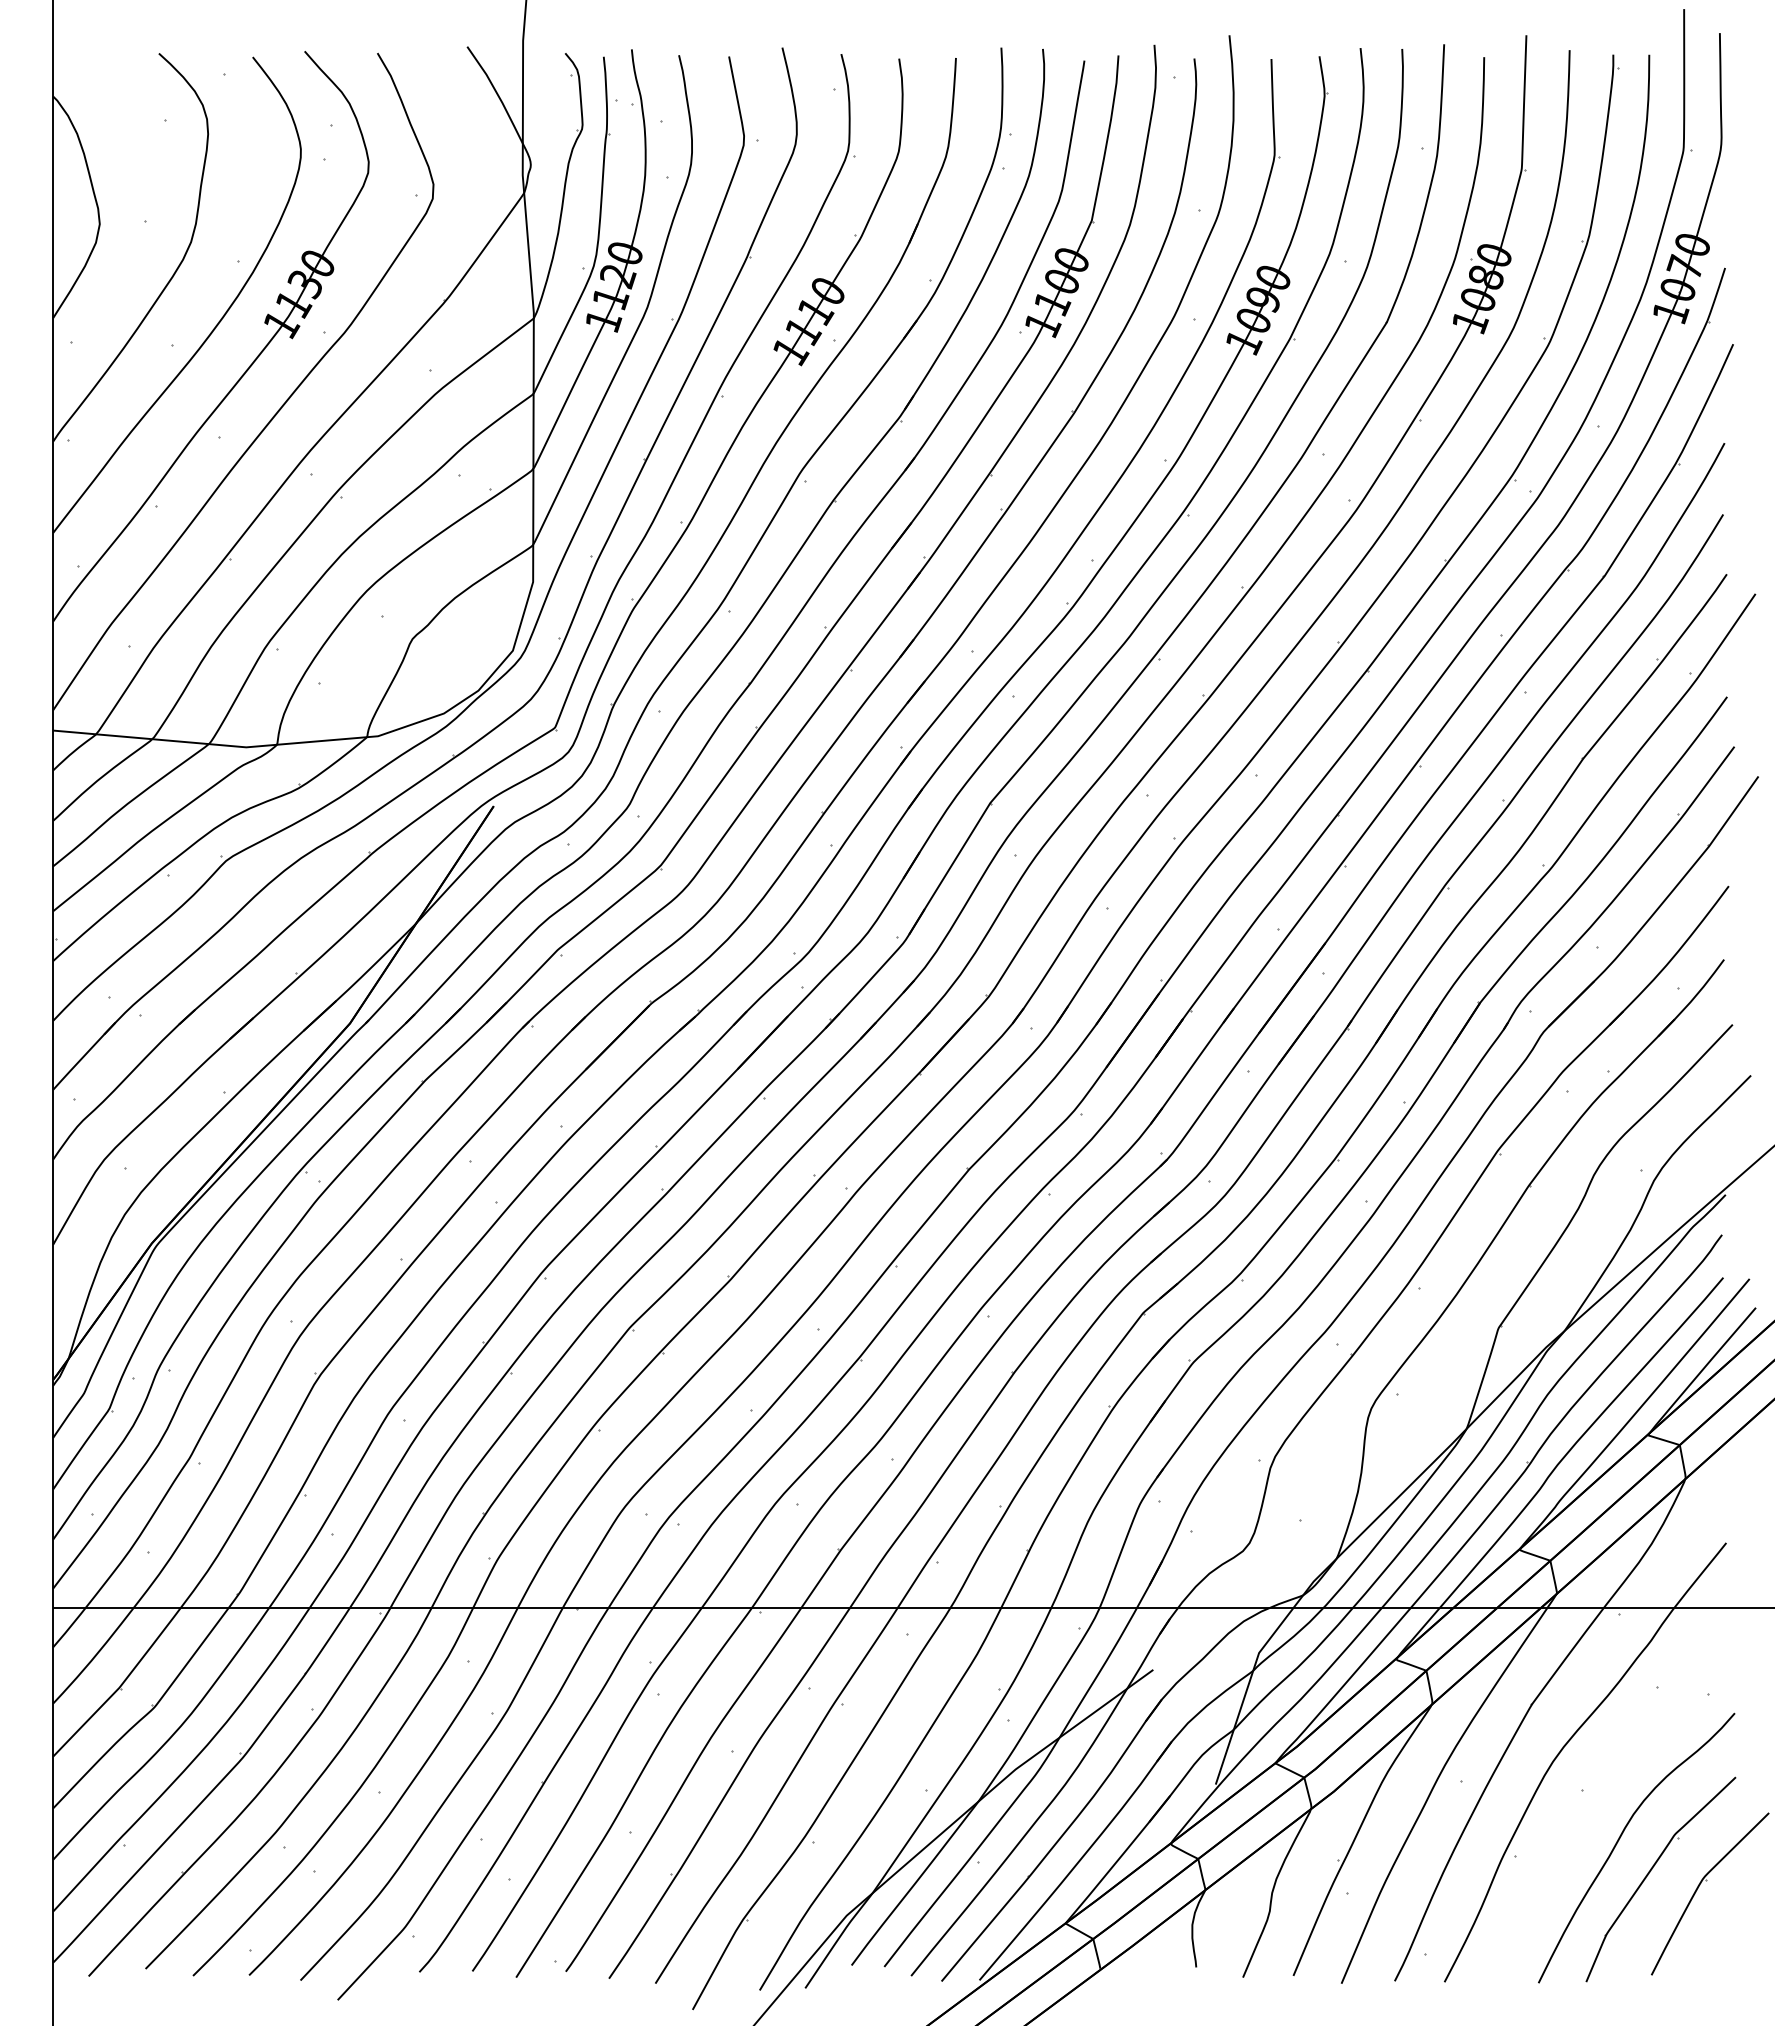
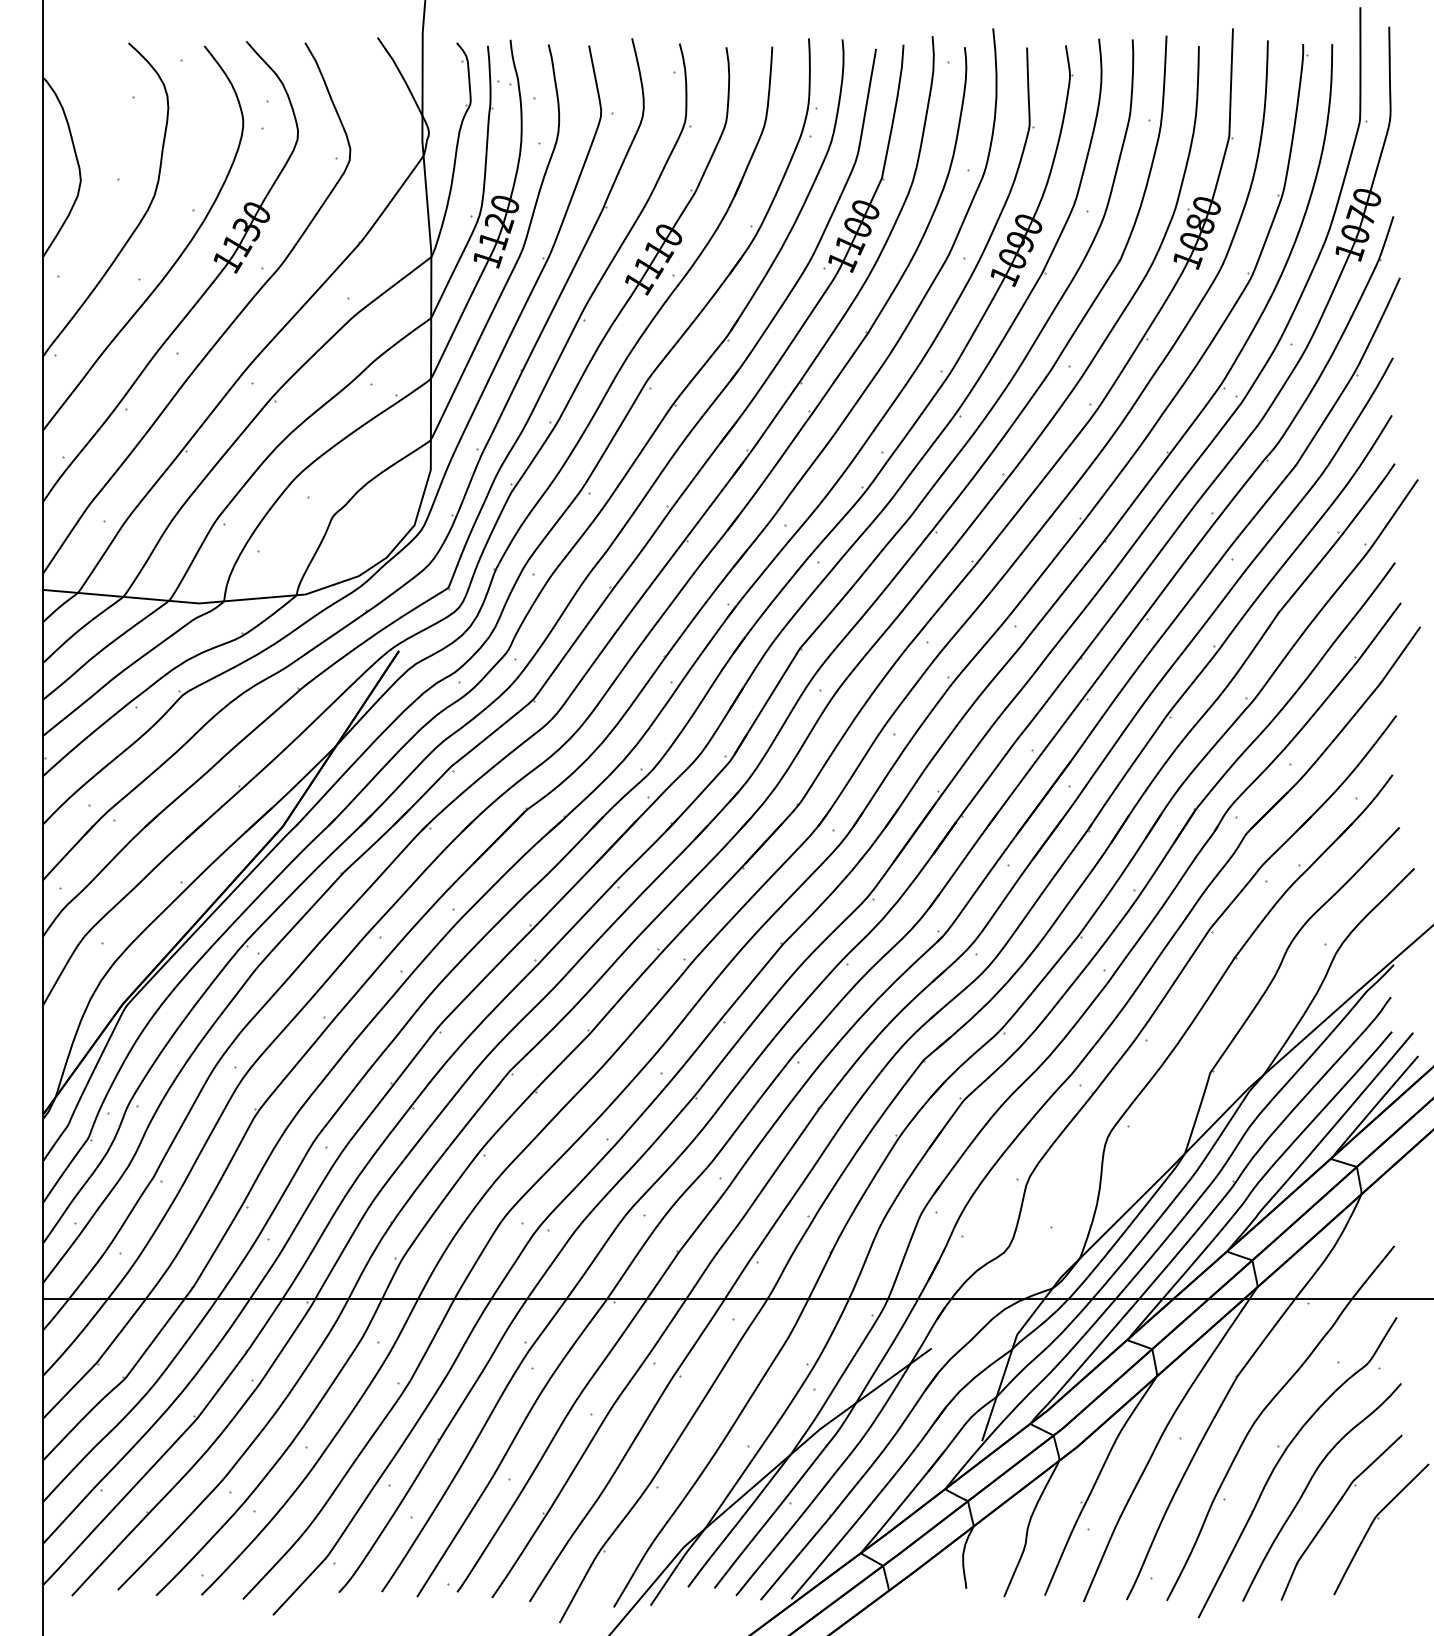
part: (1587, 1804) -> (1282, 1457), added

